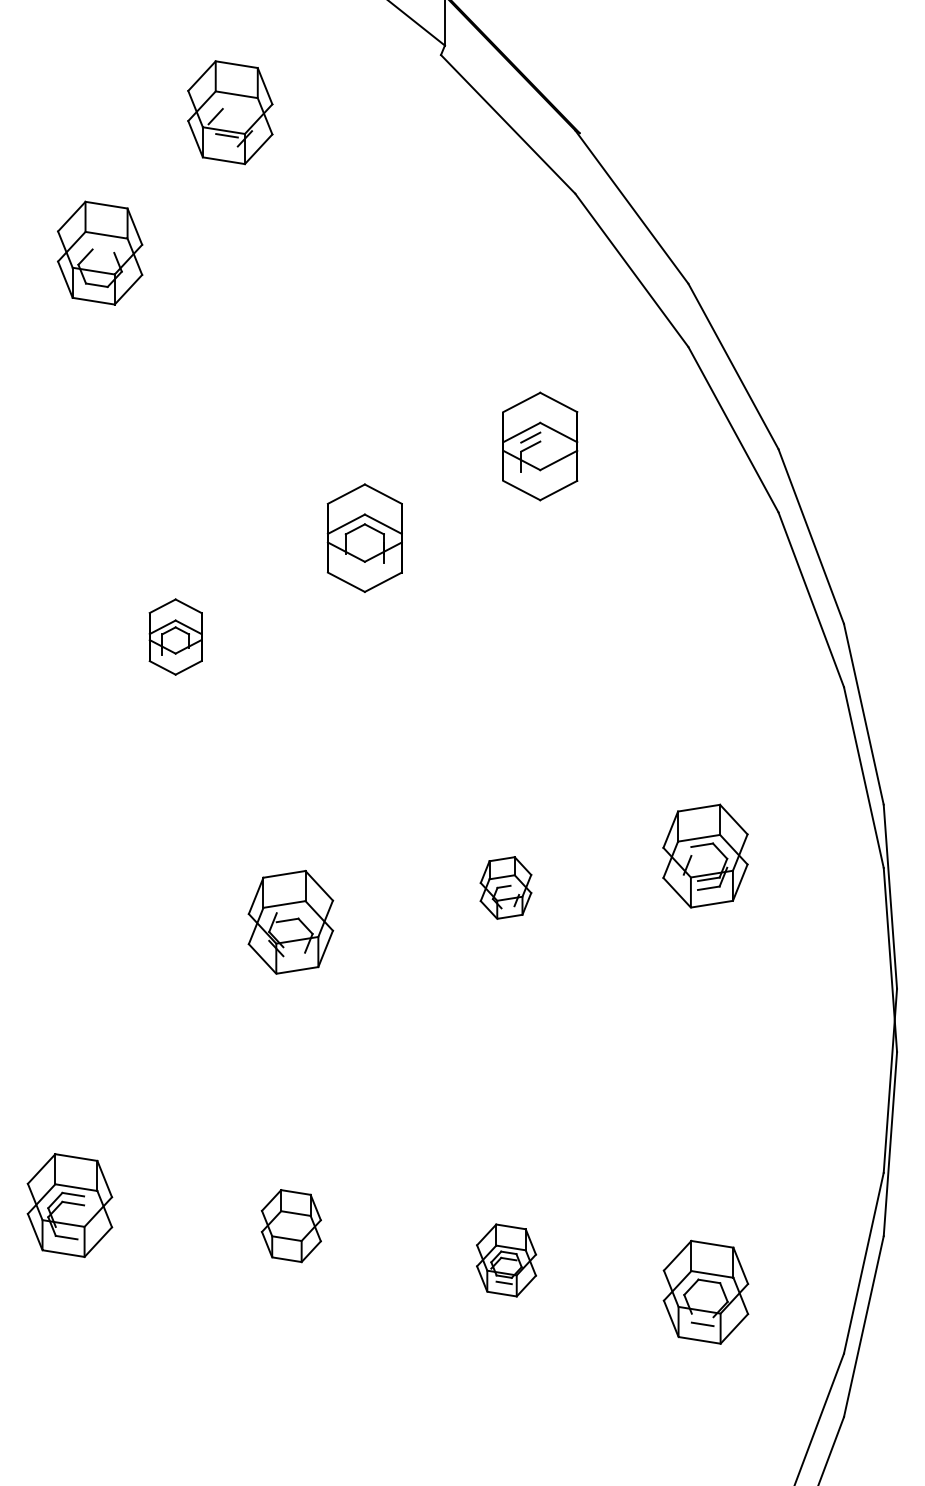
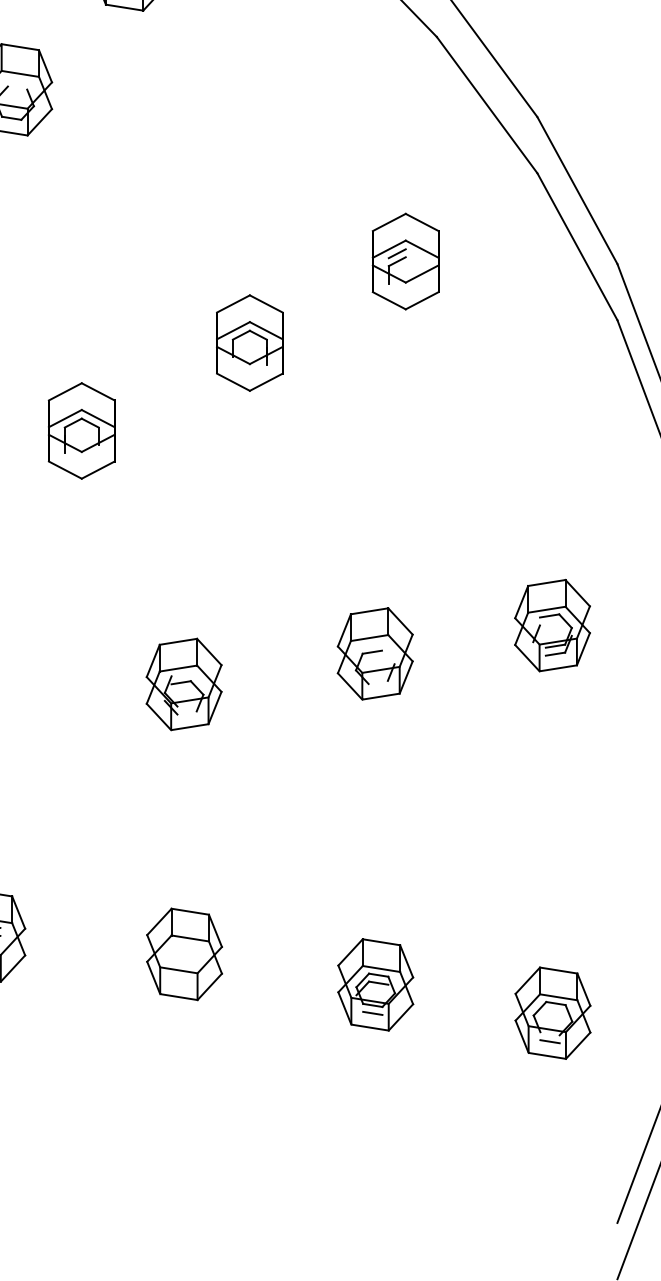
part: (175, 636) -> (81, 430), size x1.43
part: (505, 887) -> (374, 653), size x1.67
part: (291, 1225) -> (184, 953), size x1.43
part: (506, 1260) -> (375, 984), size x1.43

